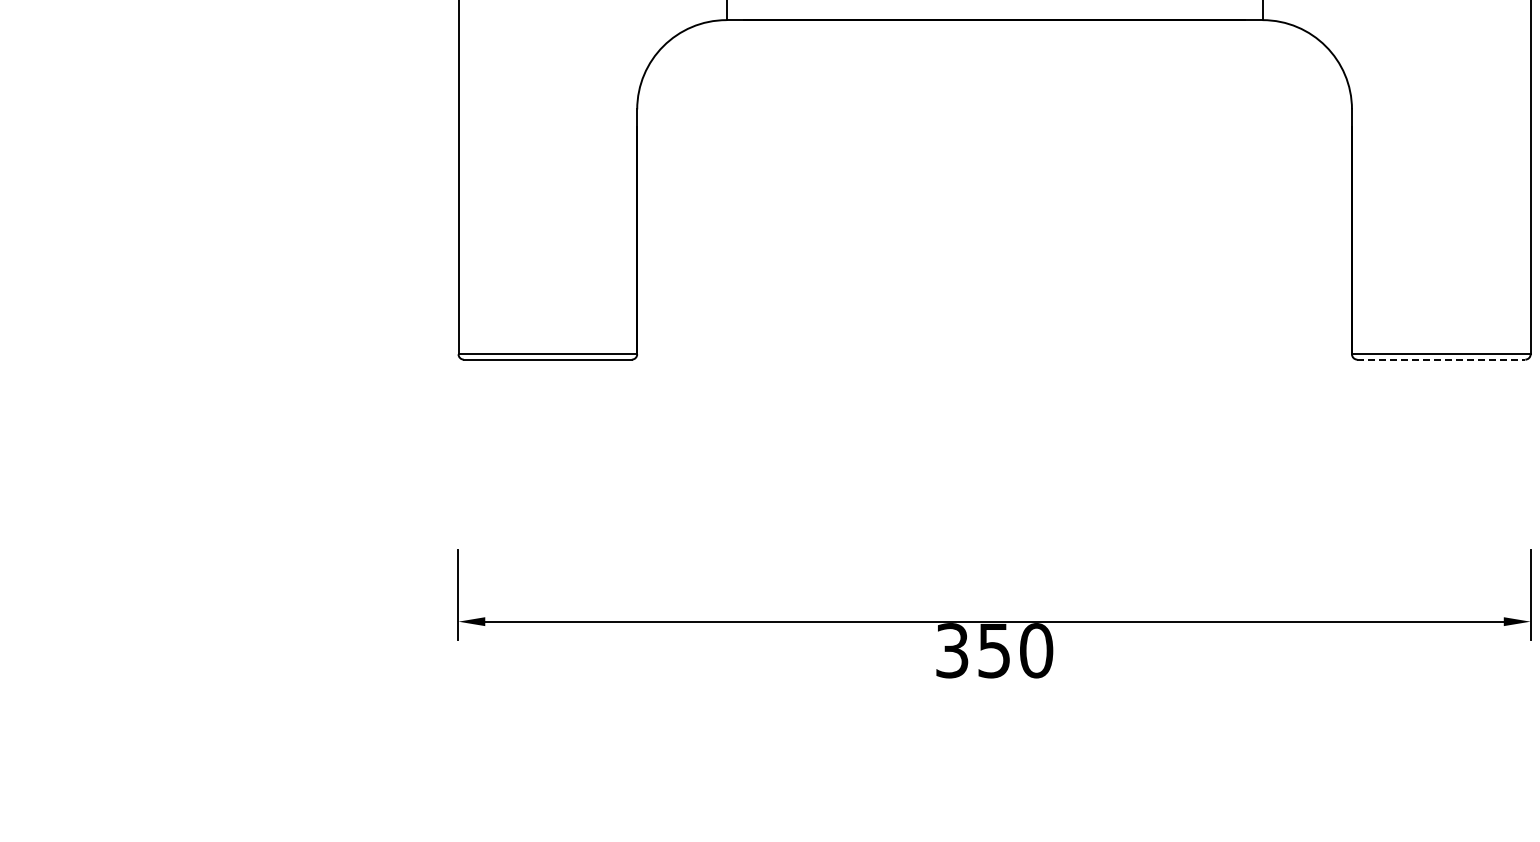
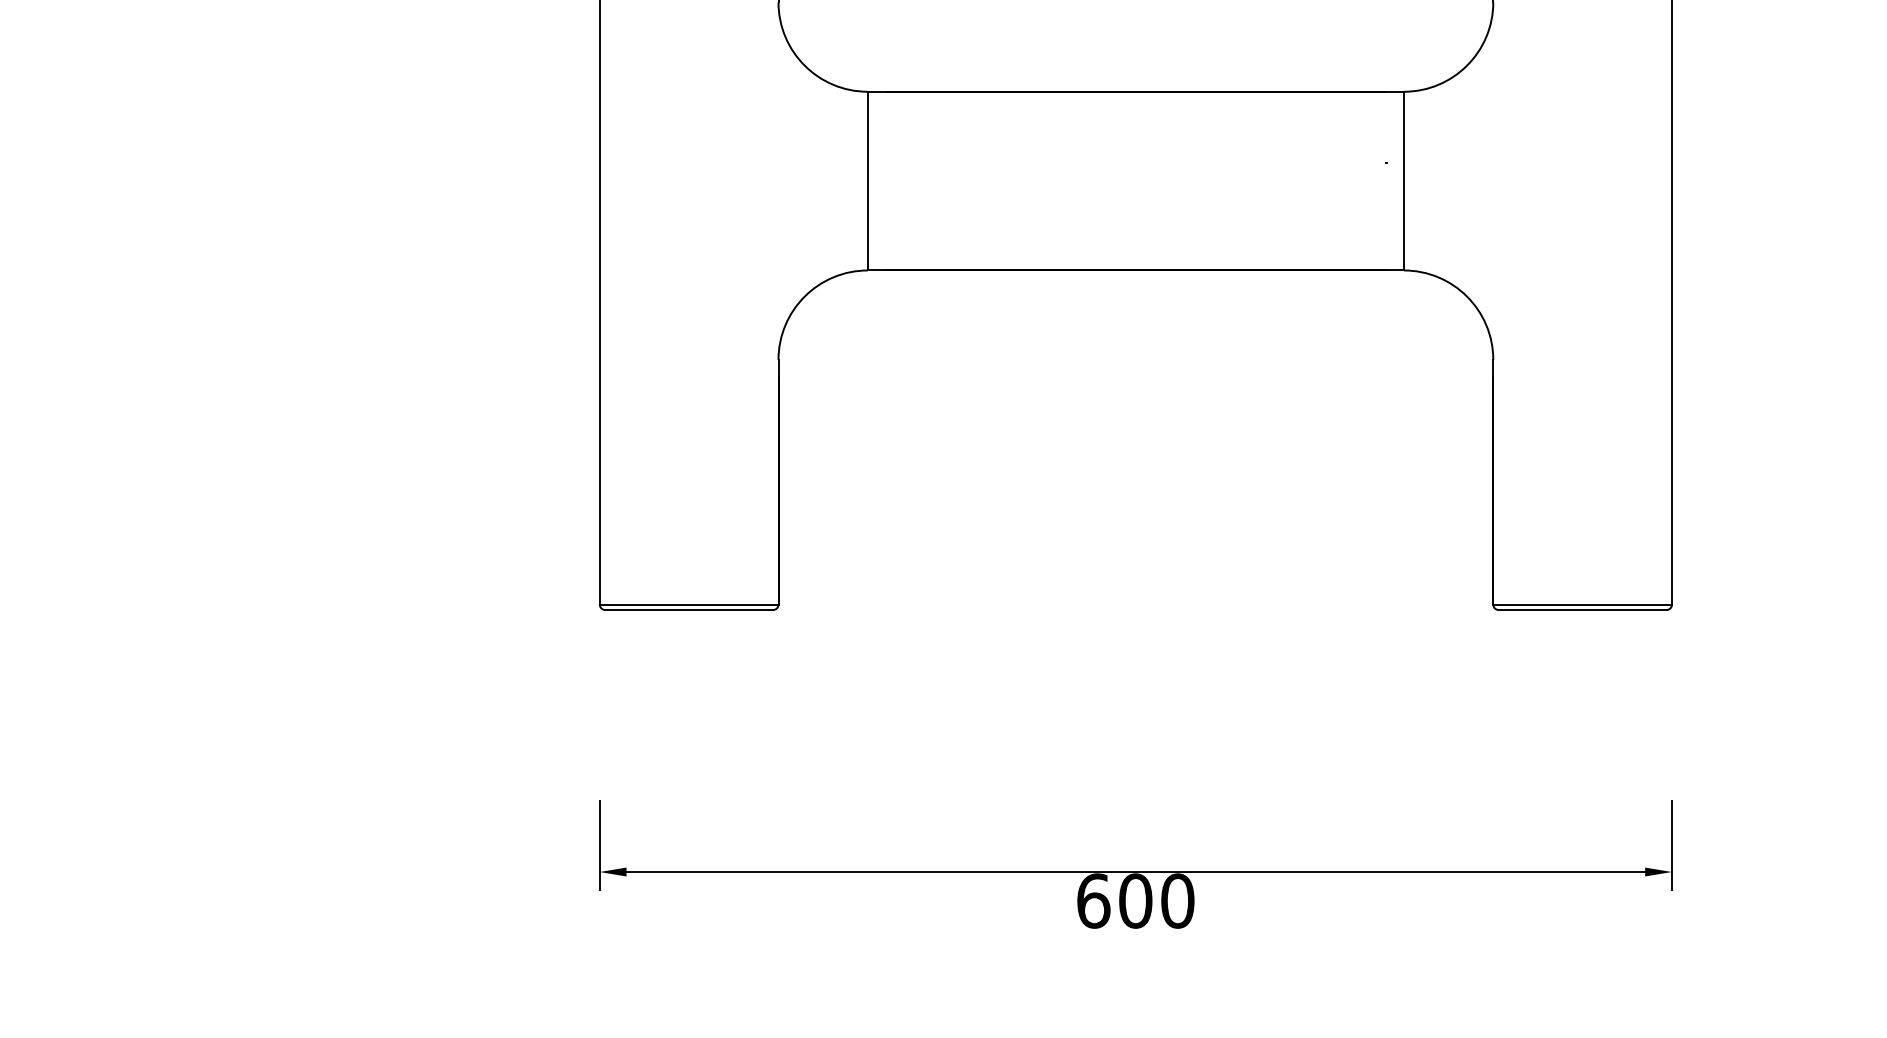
line: (1441, 360) -> (1582, 610), dashed -> solid
text: (973, 650) -> (1114, 900), 350 -> 600

